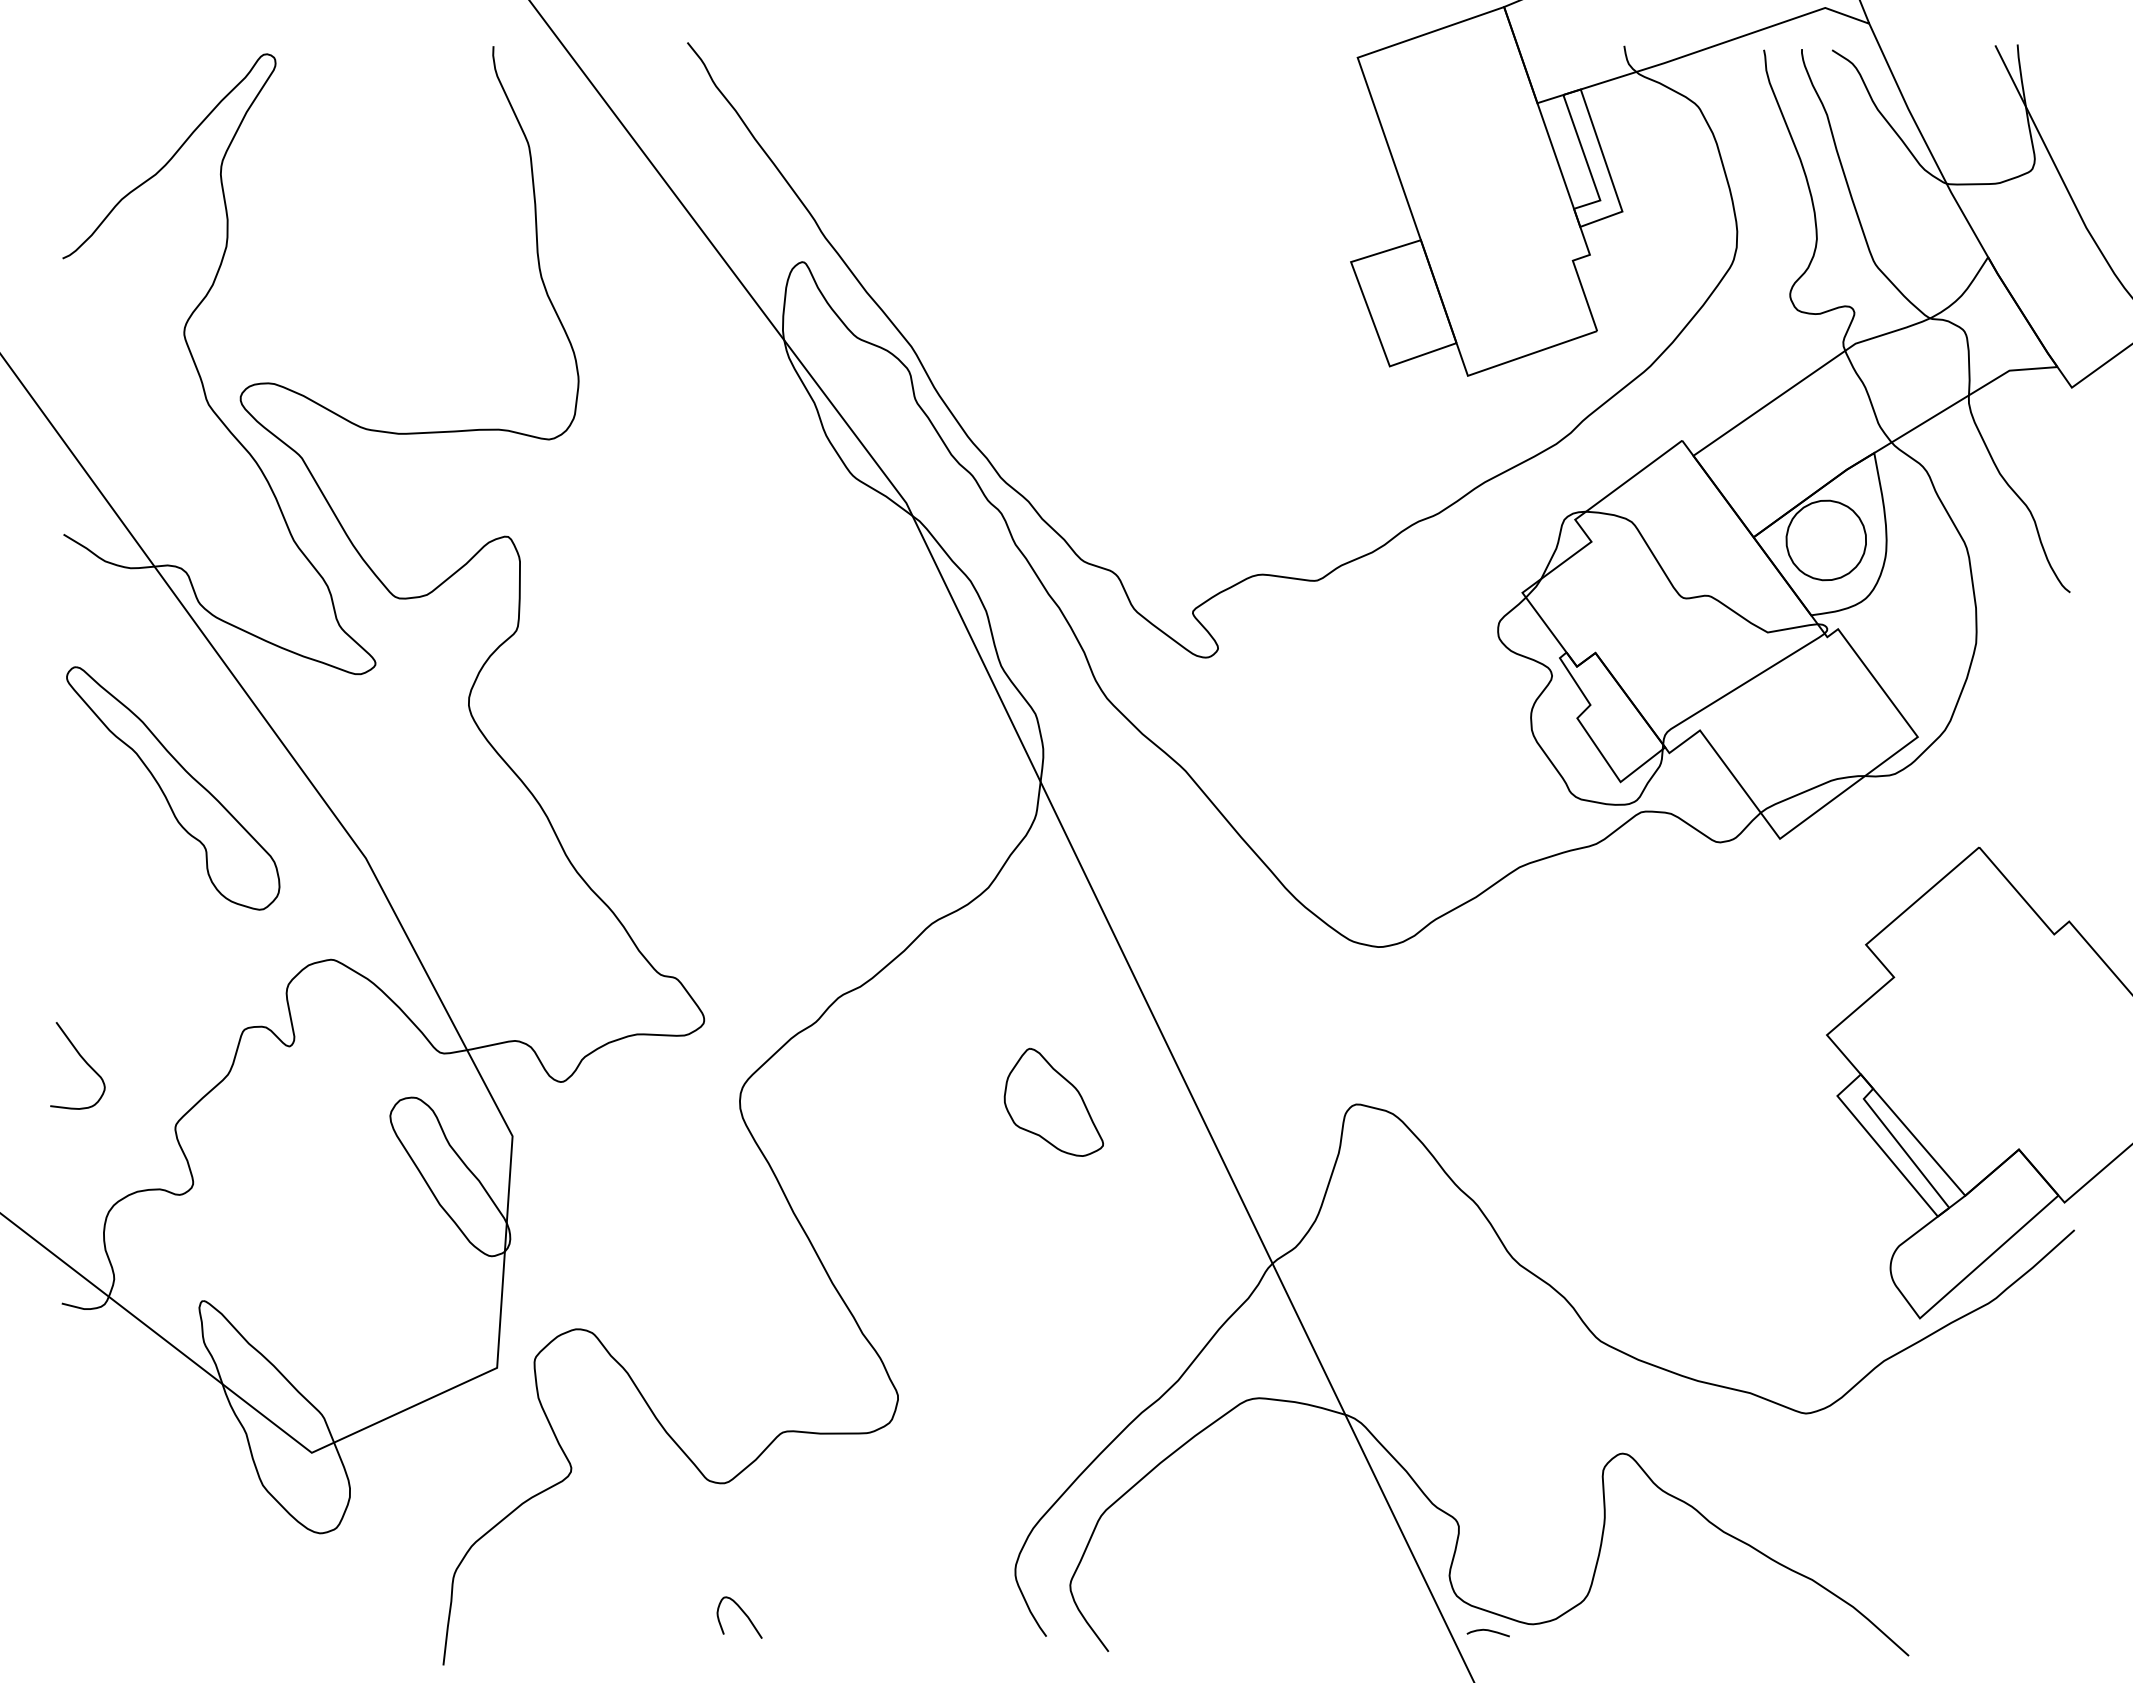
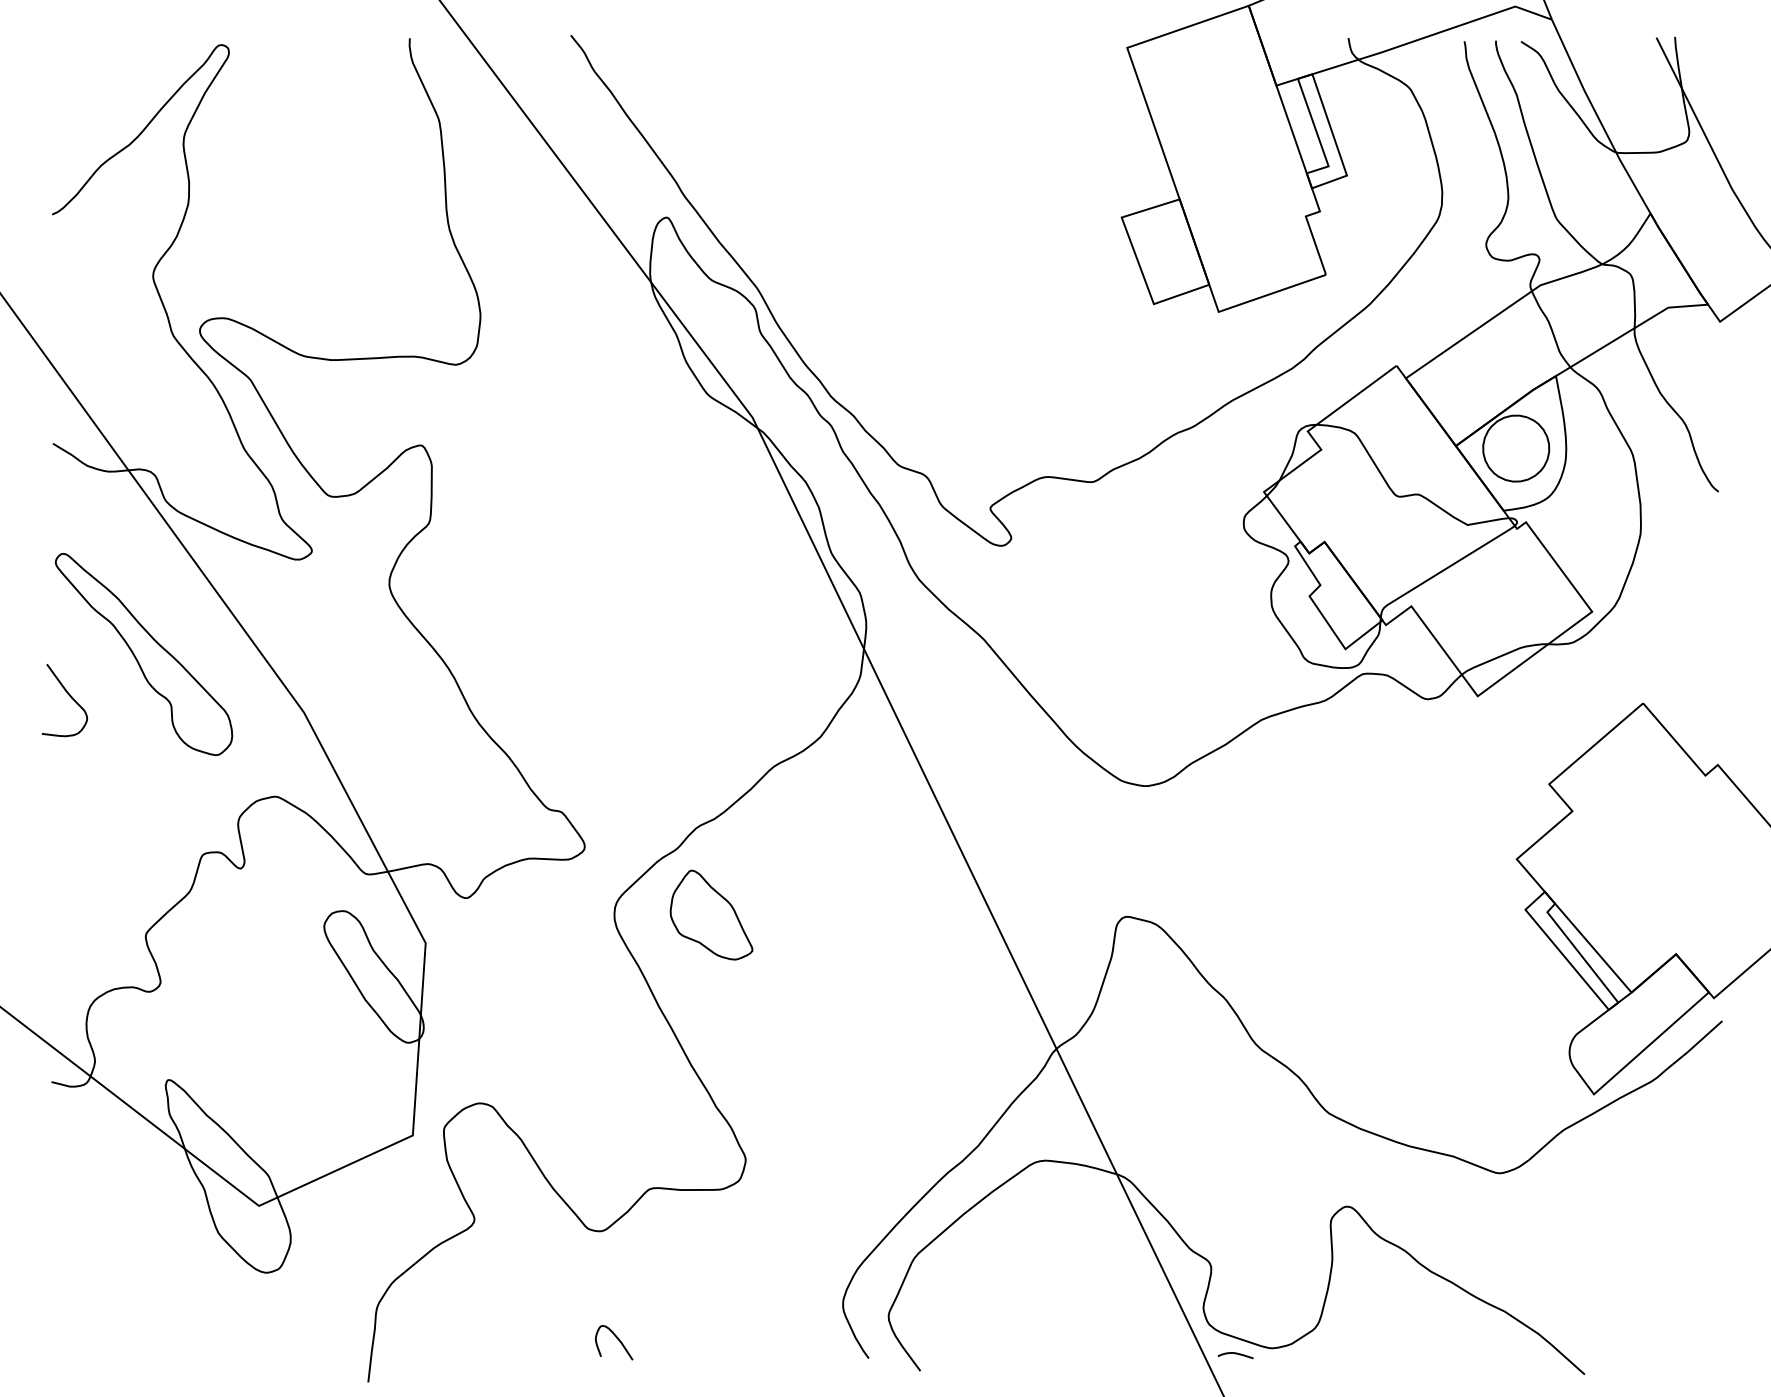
curve: (82, 1059) -> (68, 695), moved
part: (1053, 1101) -> (711, 914), moved

